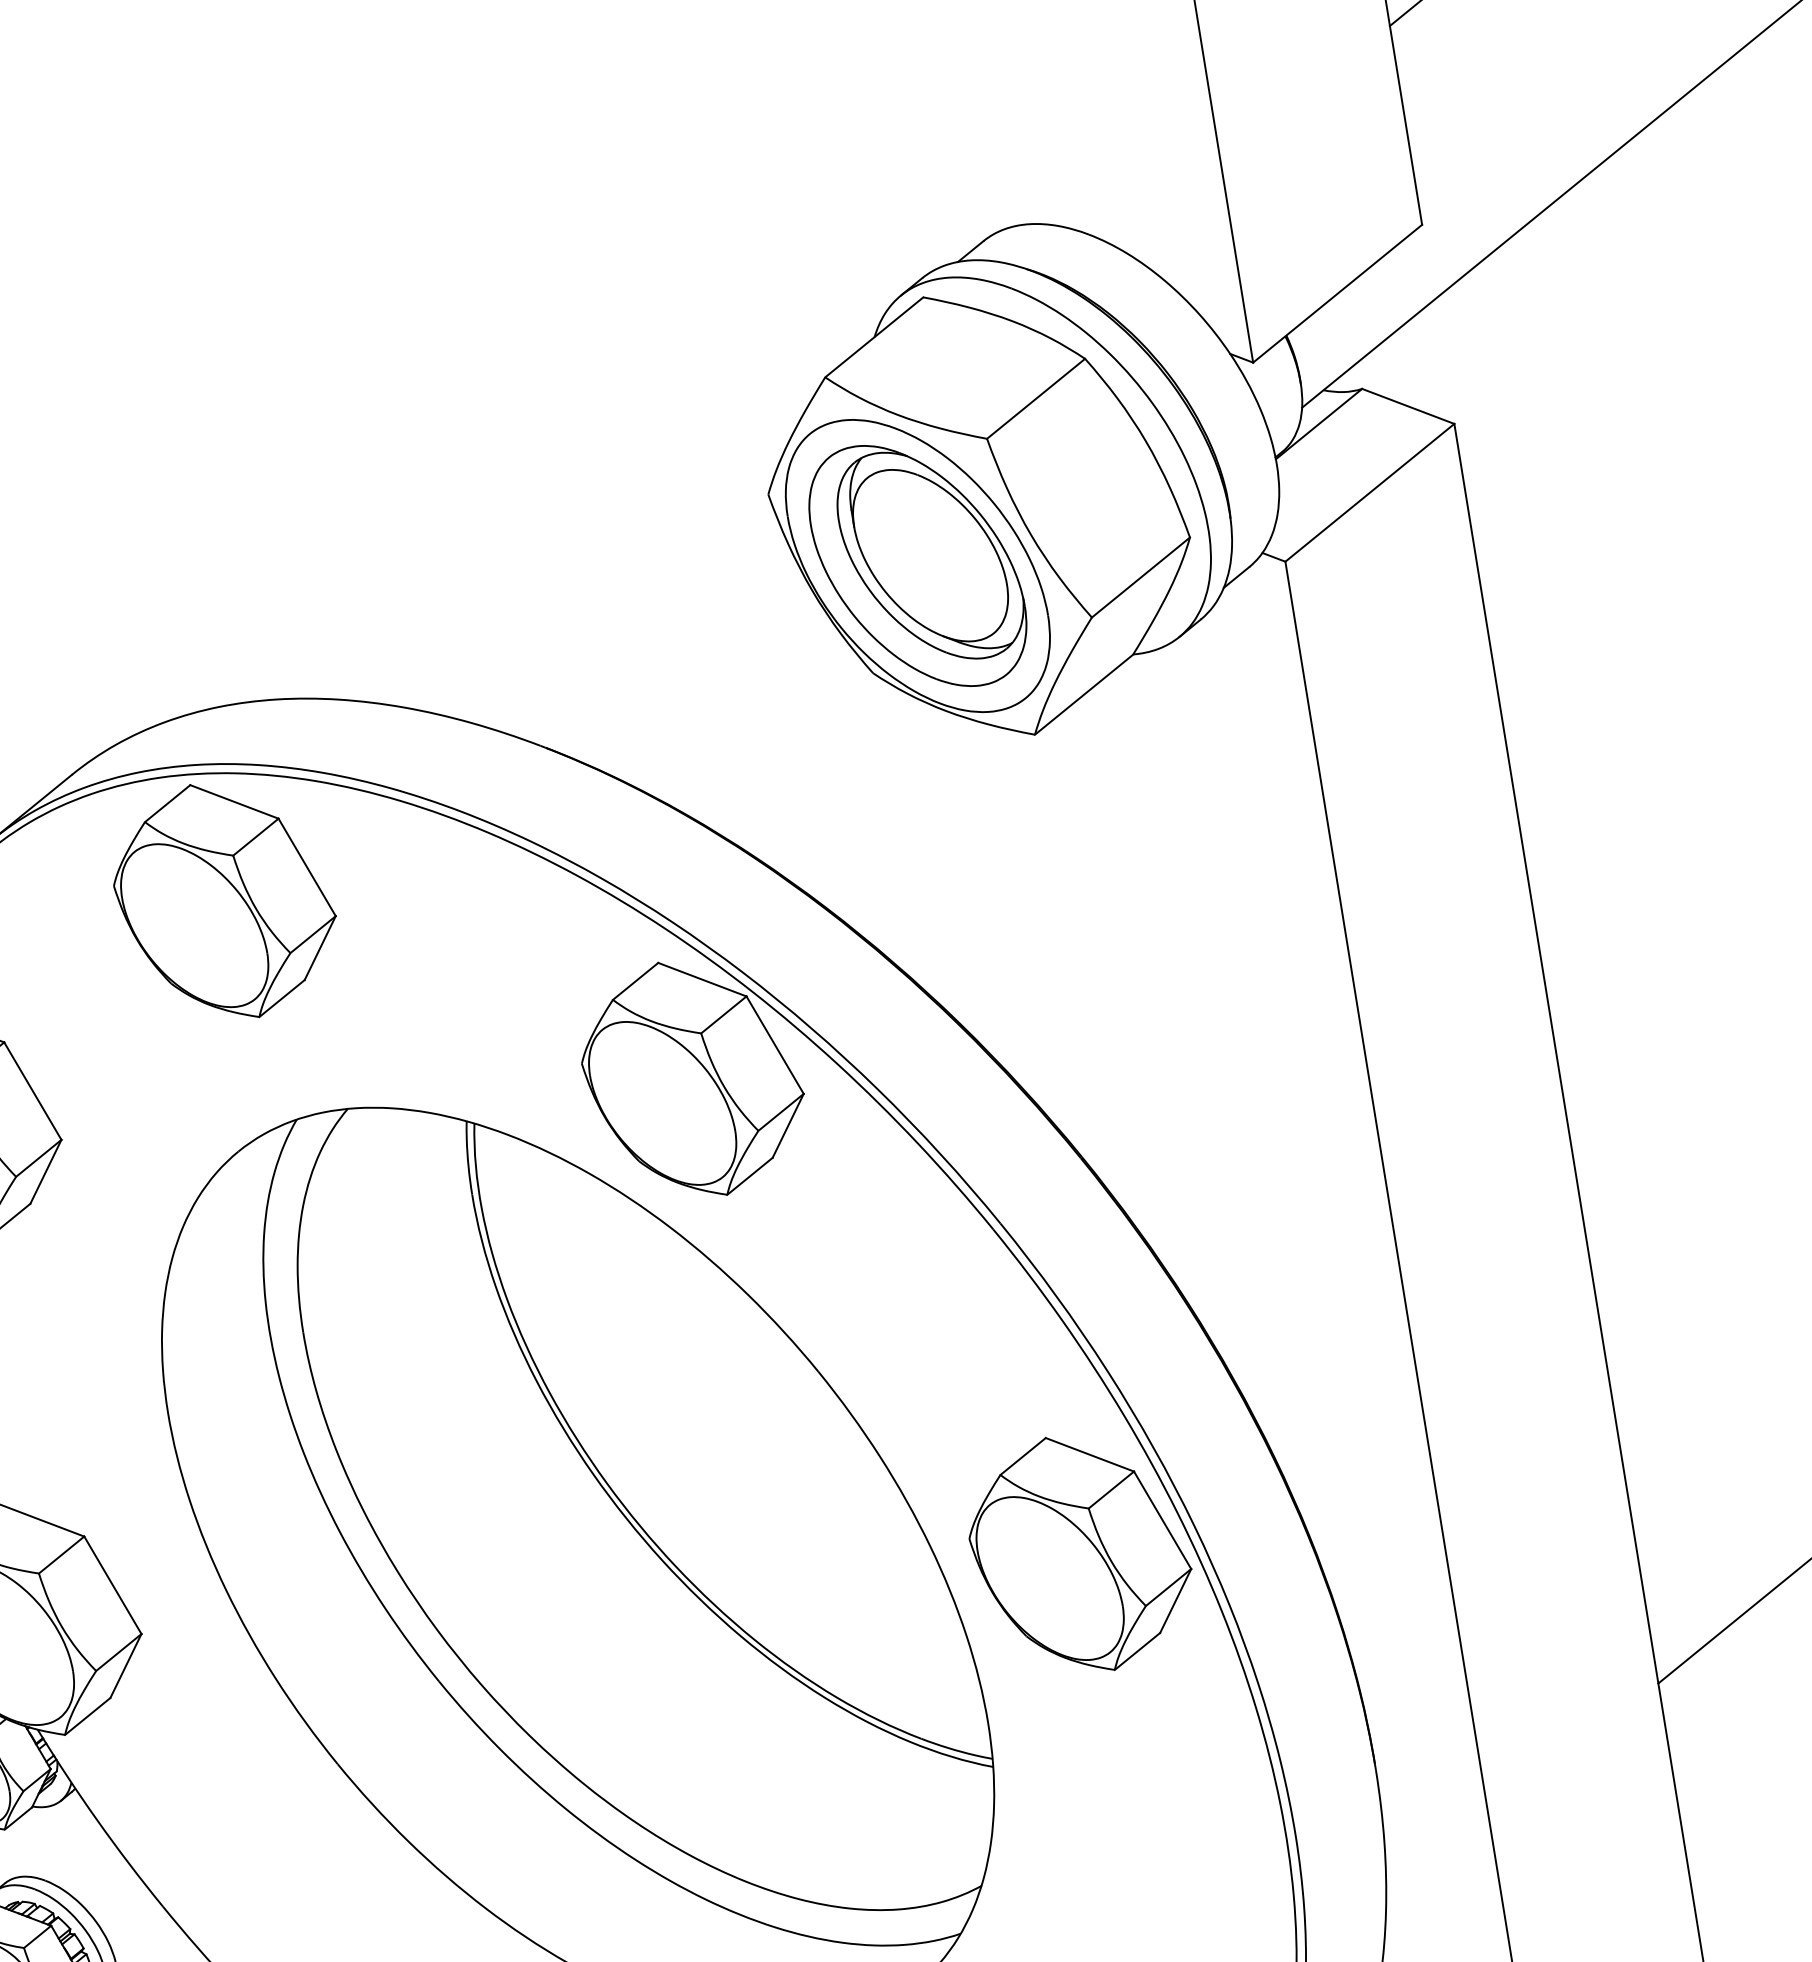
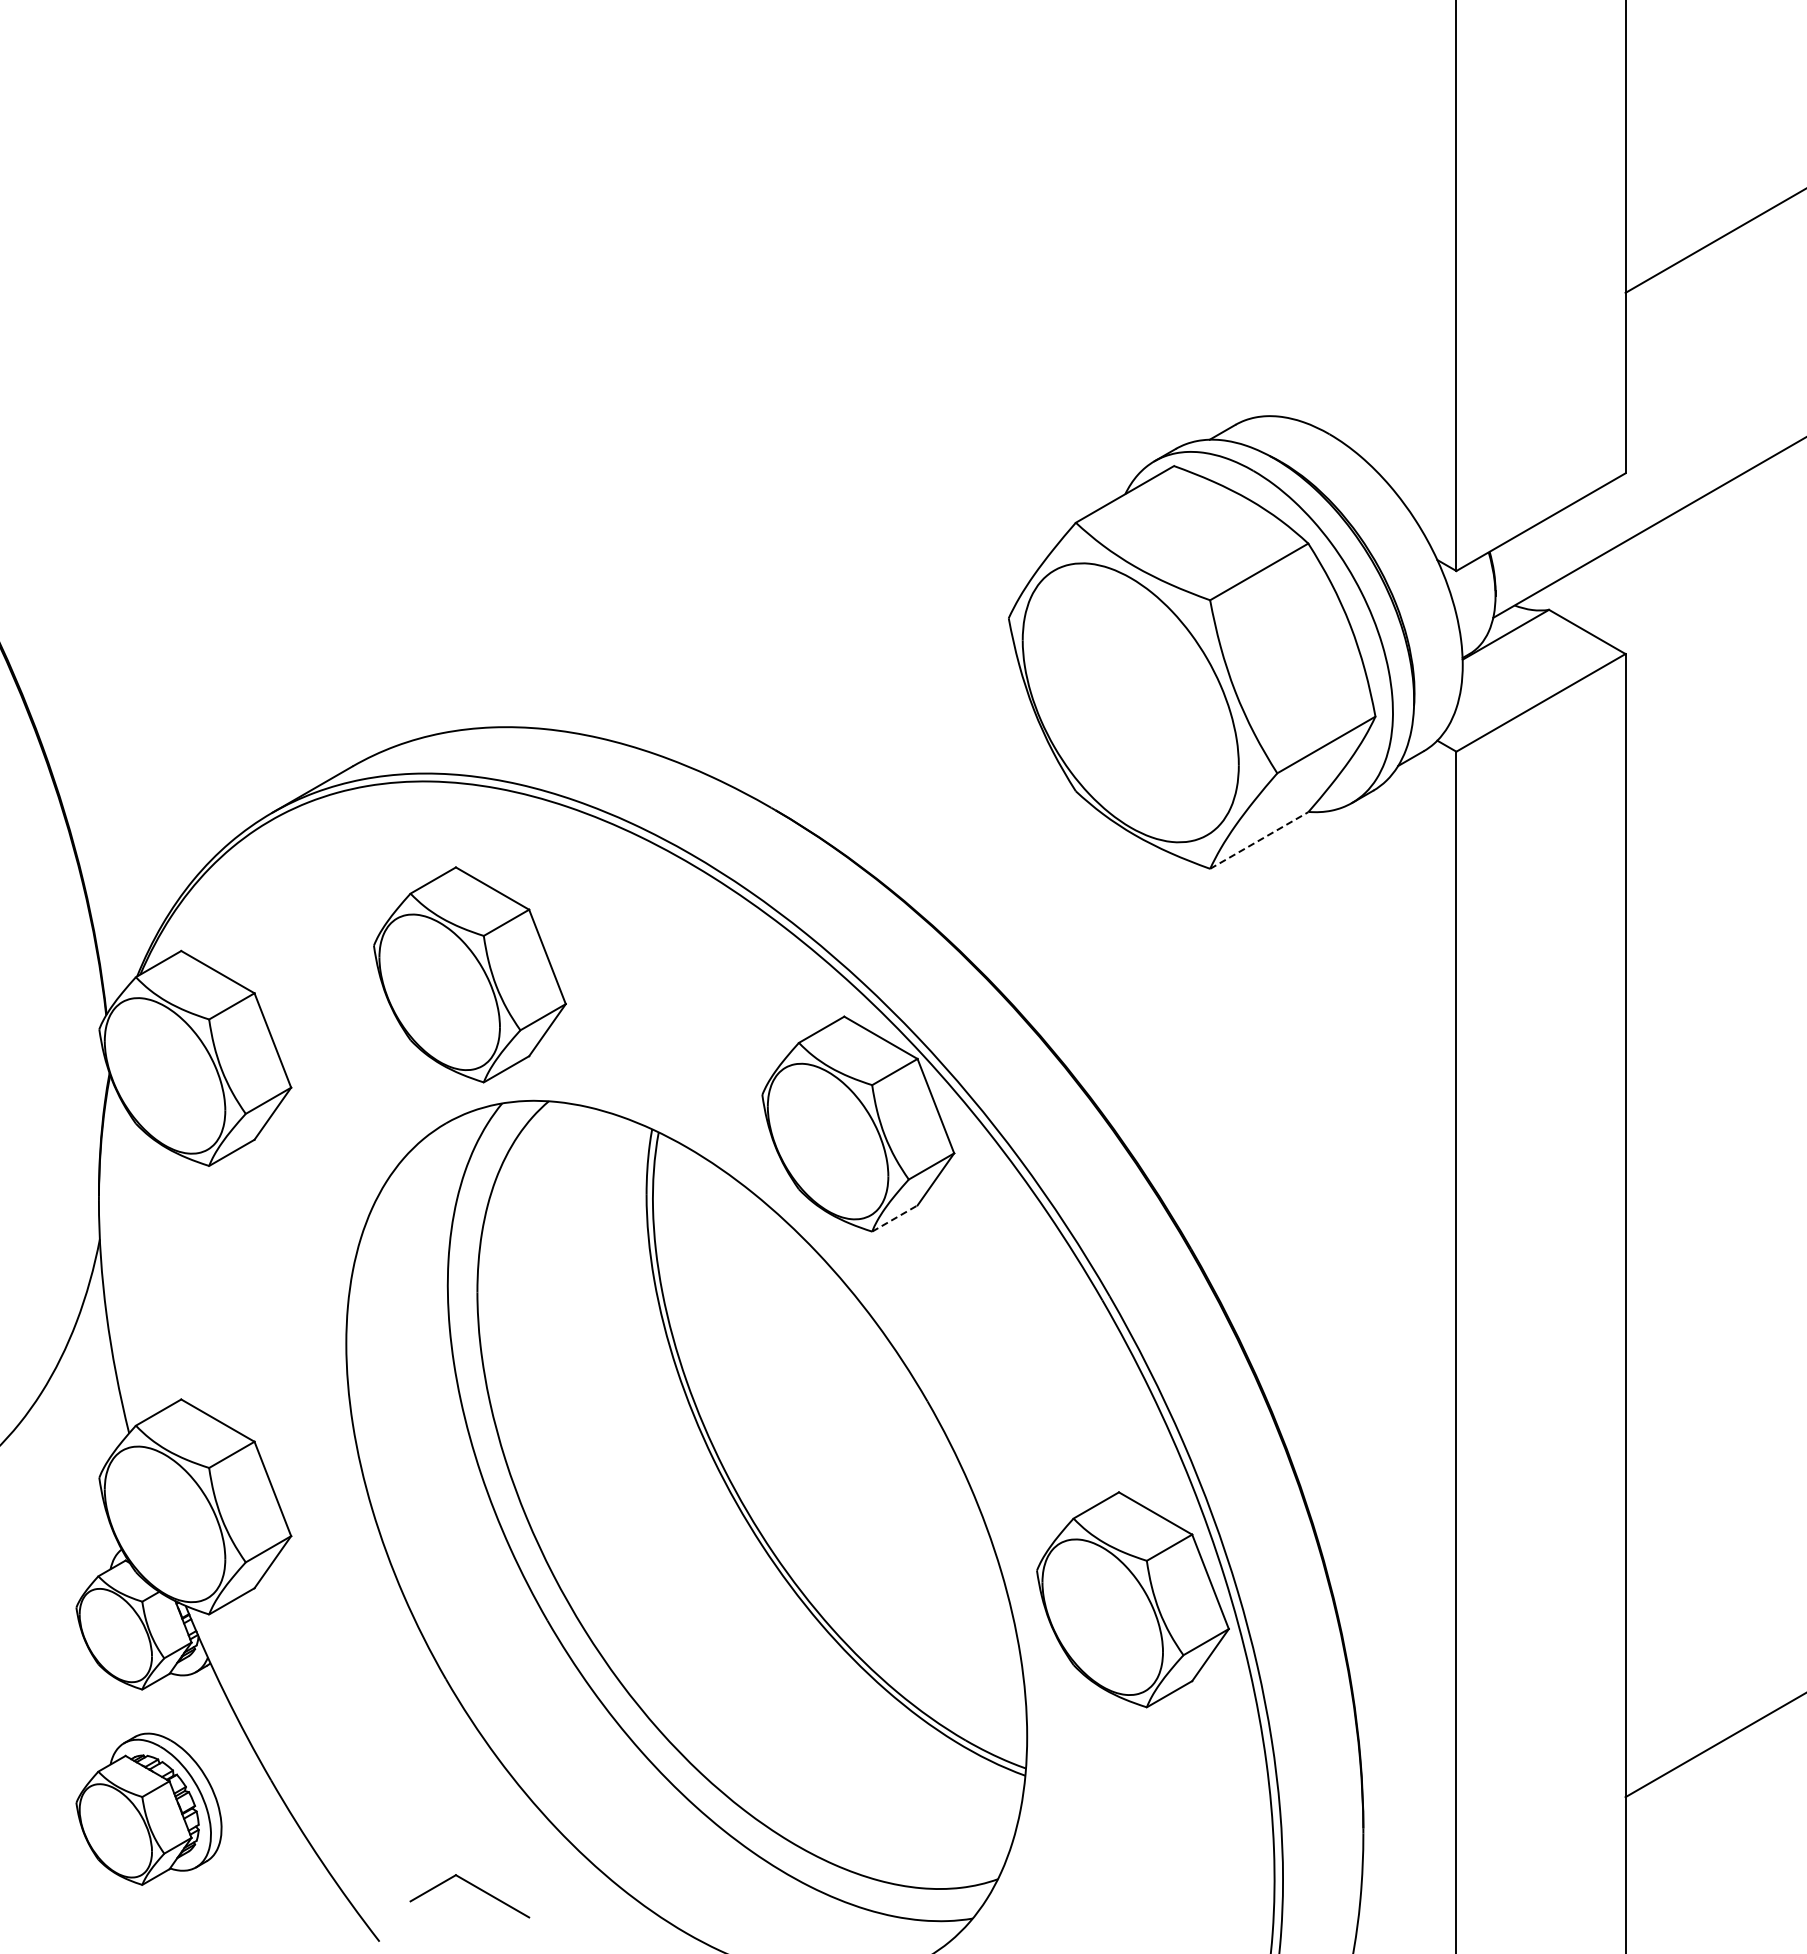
part: (917, 565) -> (1130, 702), removed
line: (1084, 694) -> (1259, 840), solid -> dashed
part: (224, 900) -> (469, 974), moved
line: (750, 1176) -> (895, 1218), solid -> dashed

